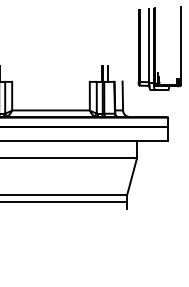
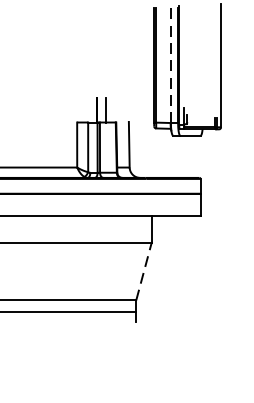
line: (149, 45) -> (171, 65), solid -> dashed
line: (132, 176) -> (144, 271), solid -> dashed

